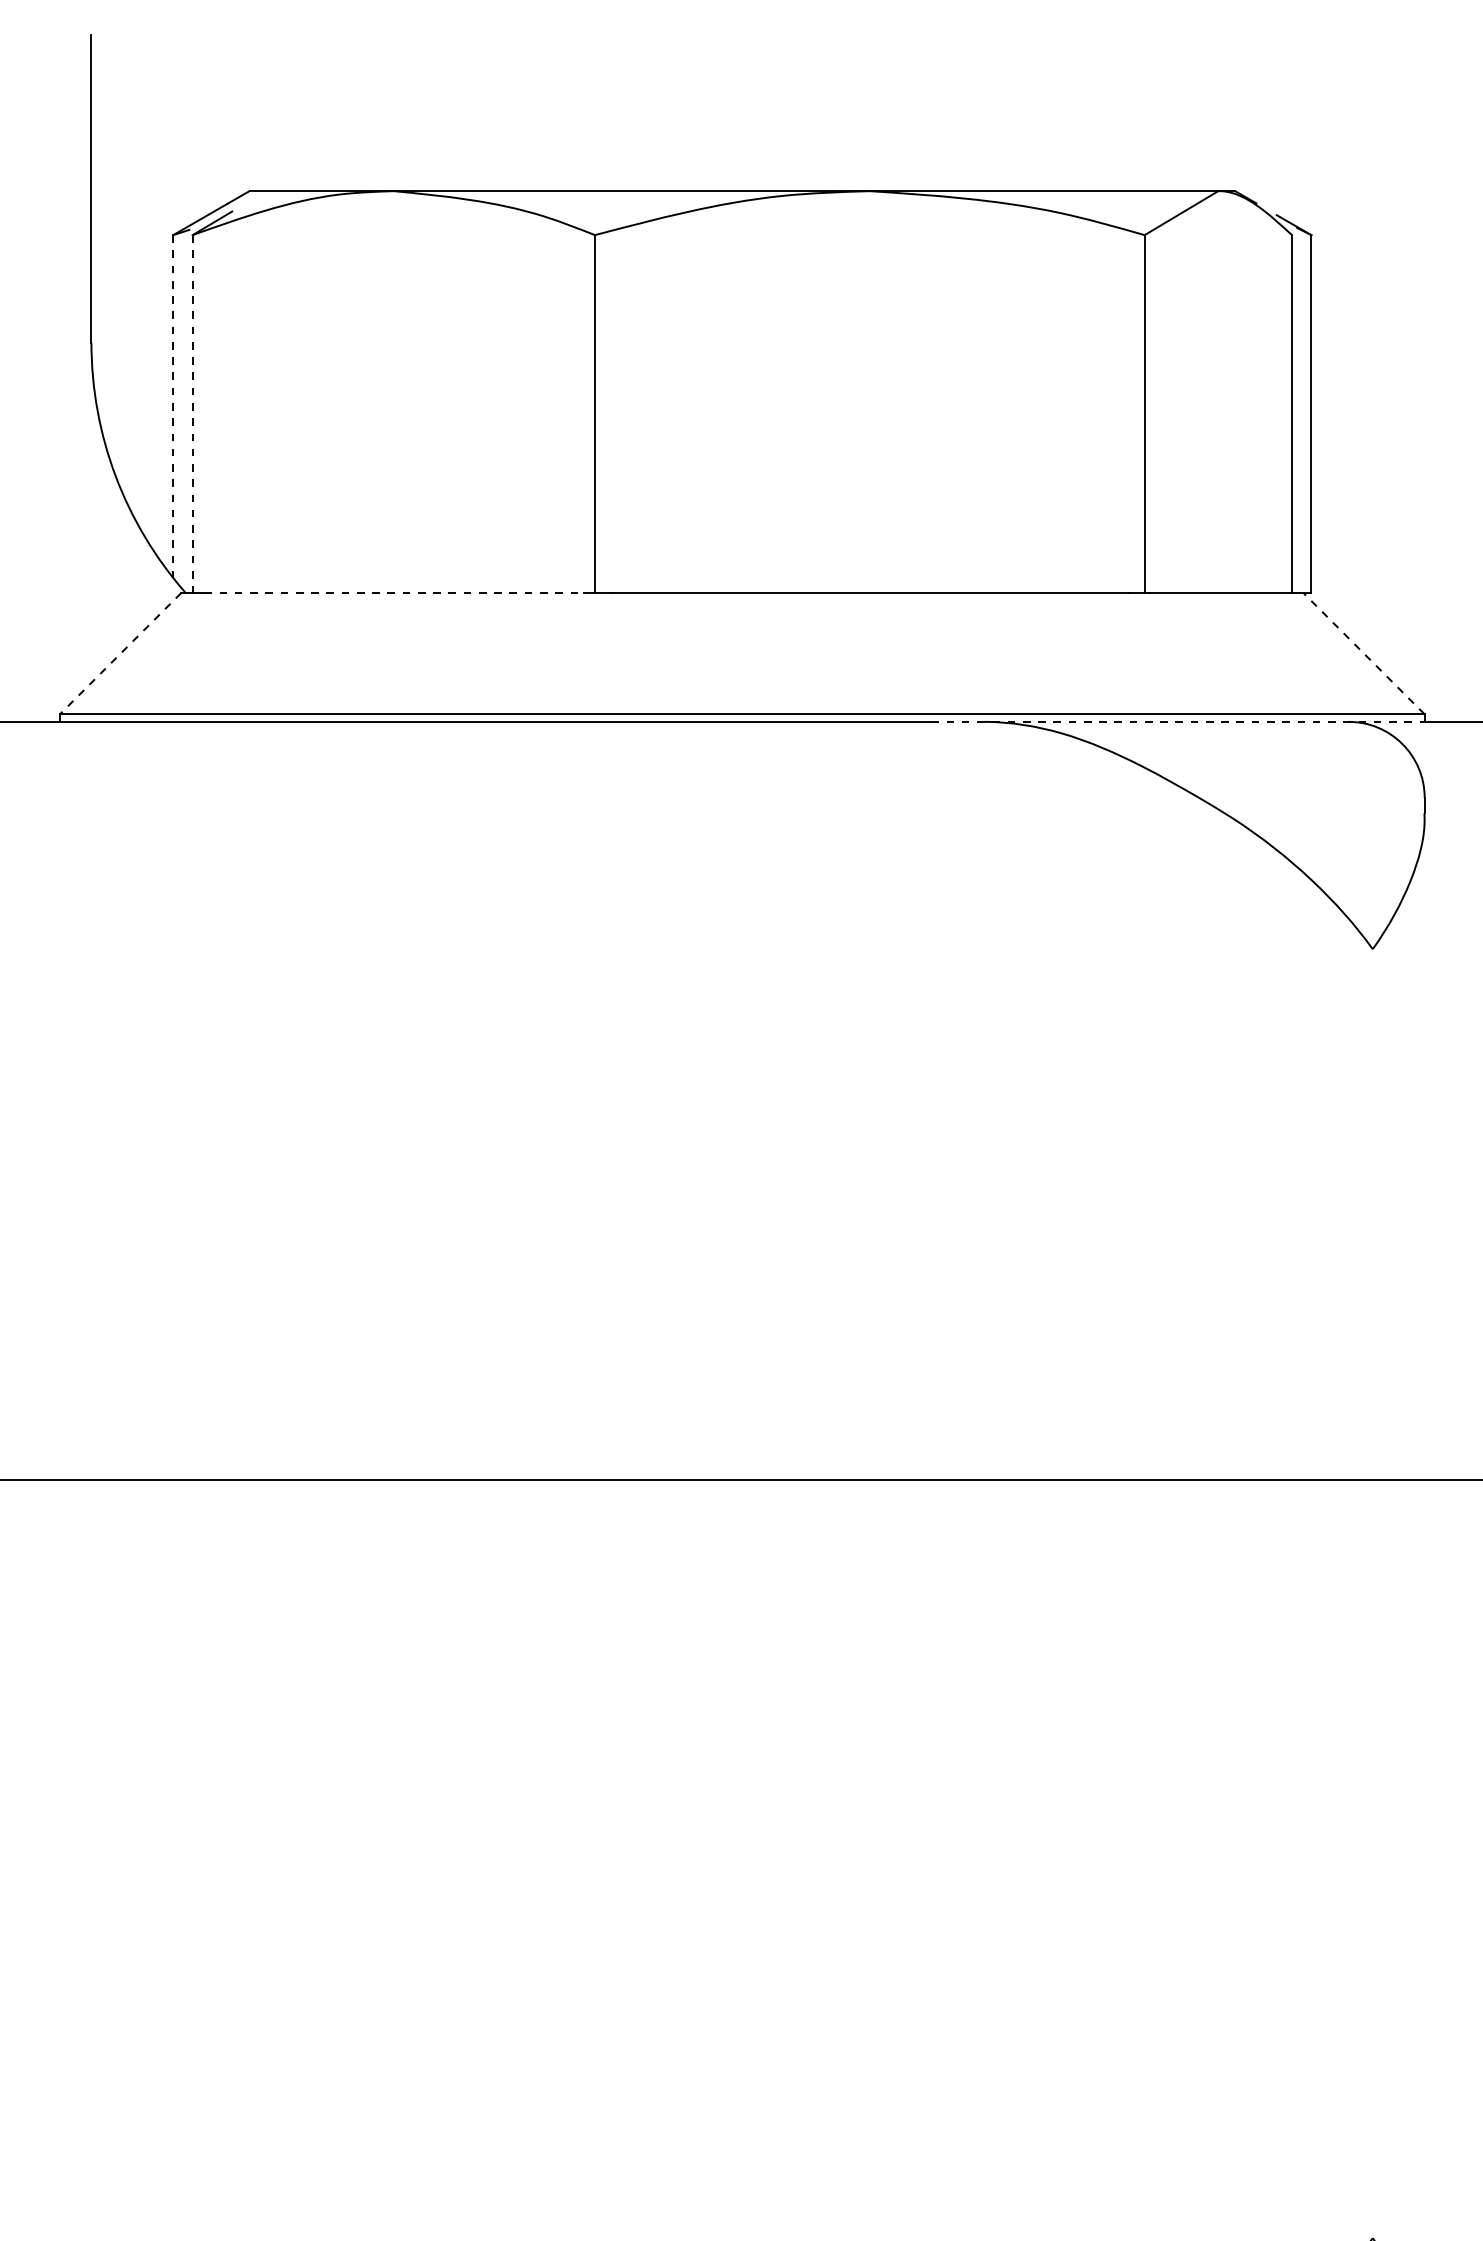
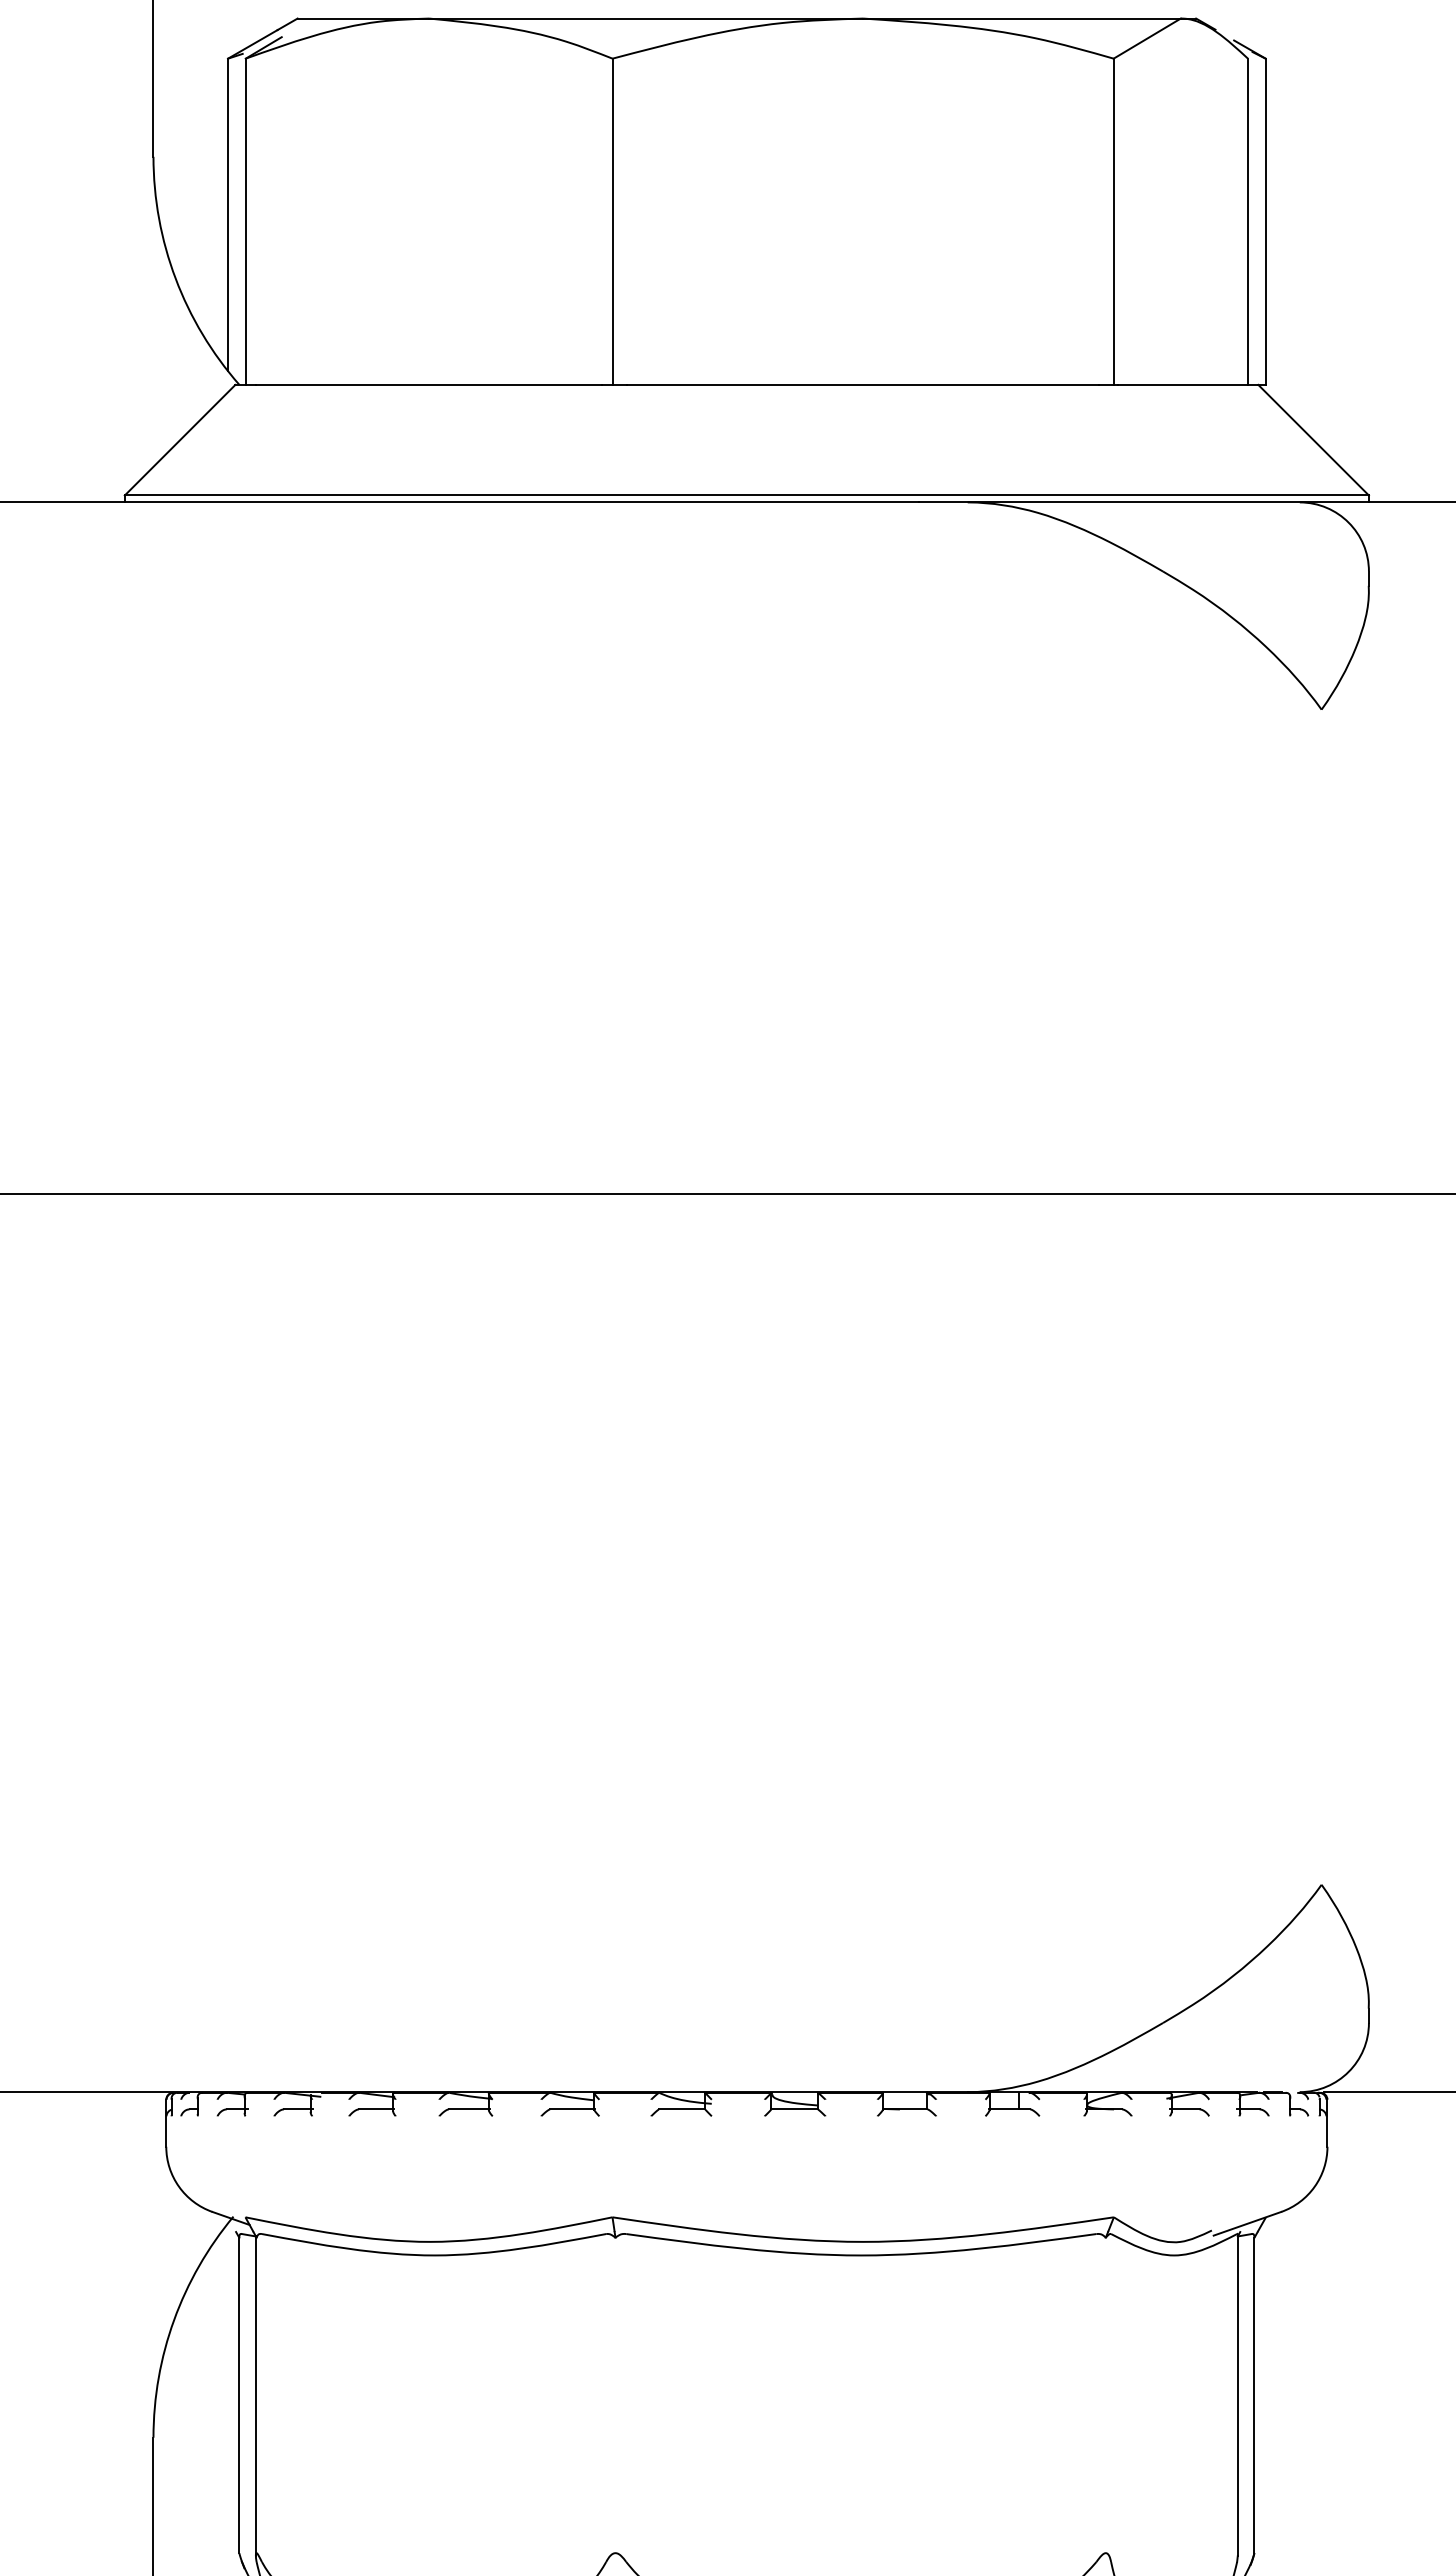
line: (173, 407) -> (228, 215), dashed -> solid
line: (192, 414) -> (245, 222), dashed -> solid
line: (394, 592) -> (429, 384), dashed -> solid
line: (1363, 652) -> (1313, 439), dashed -> solid
line: (119, 653) -> (179, 440), dashed -> solid
line: (1178, 721) -> (1144, 502), dashed -> solid

